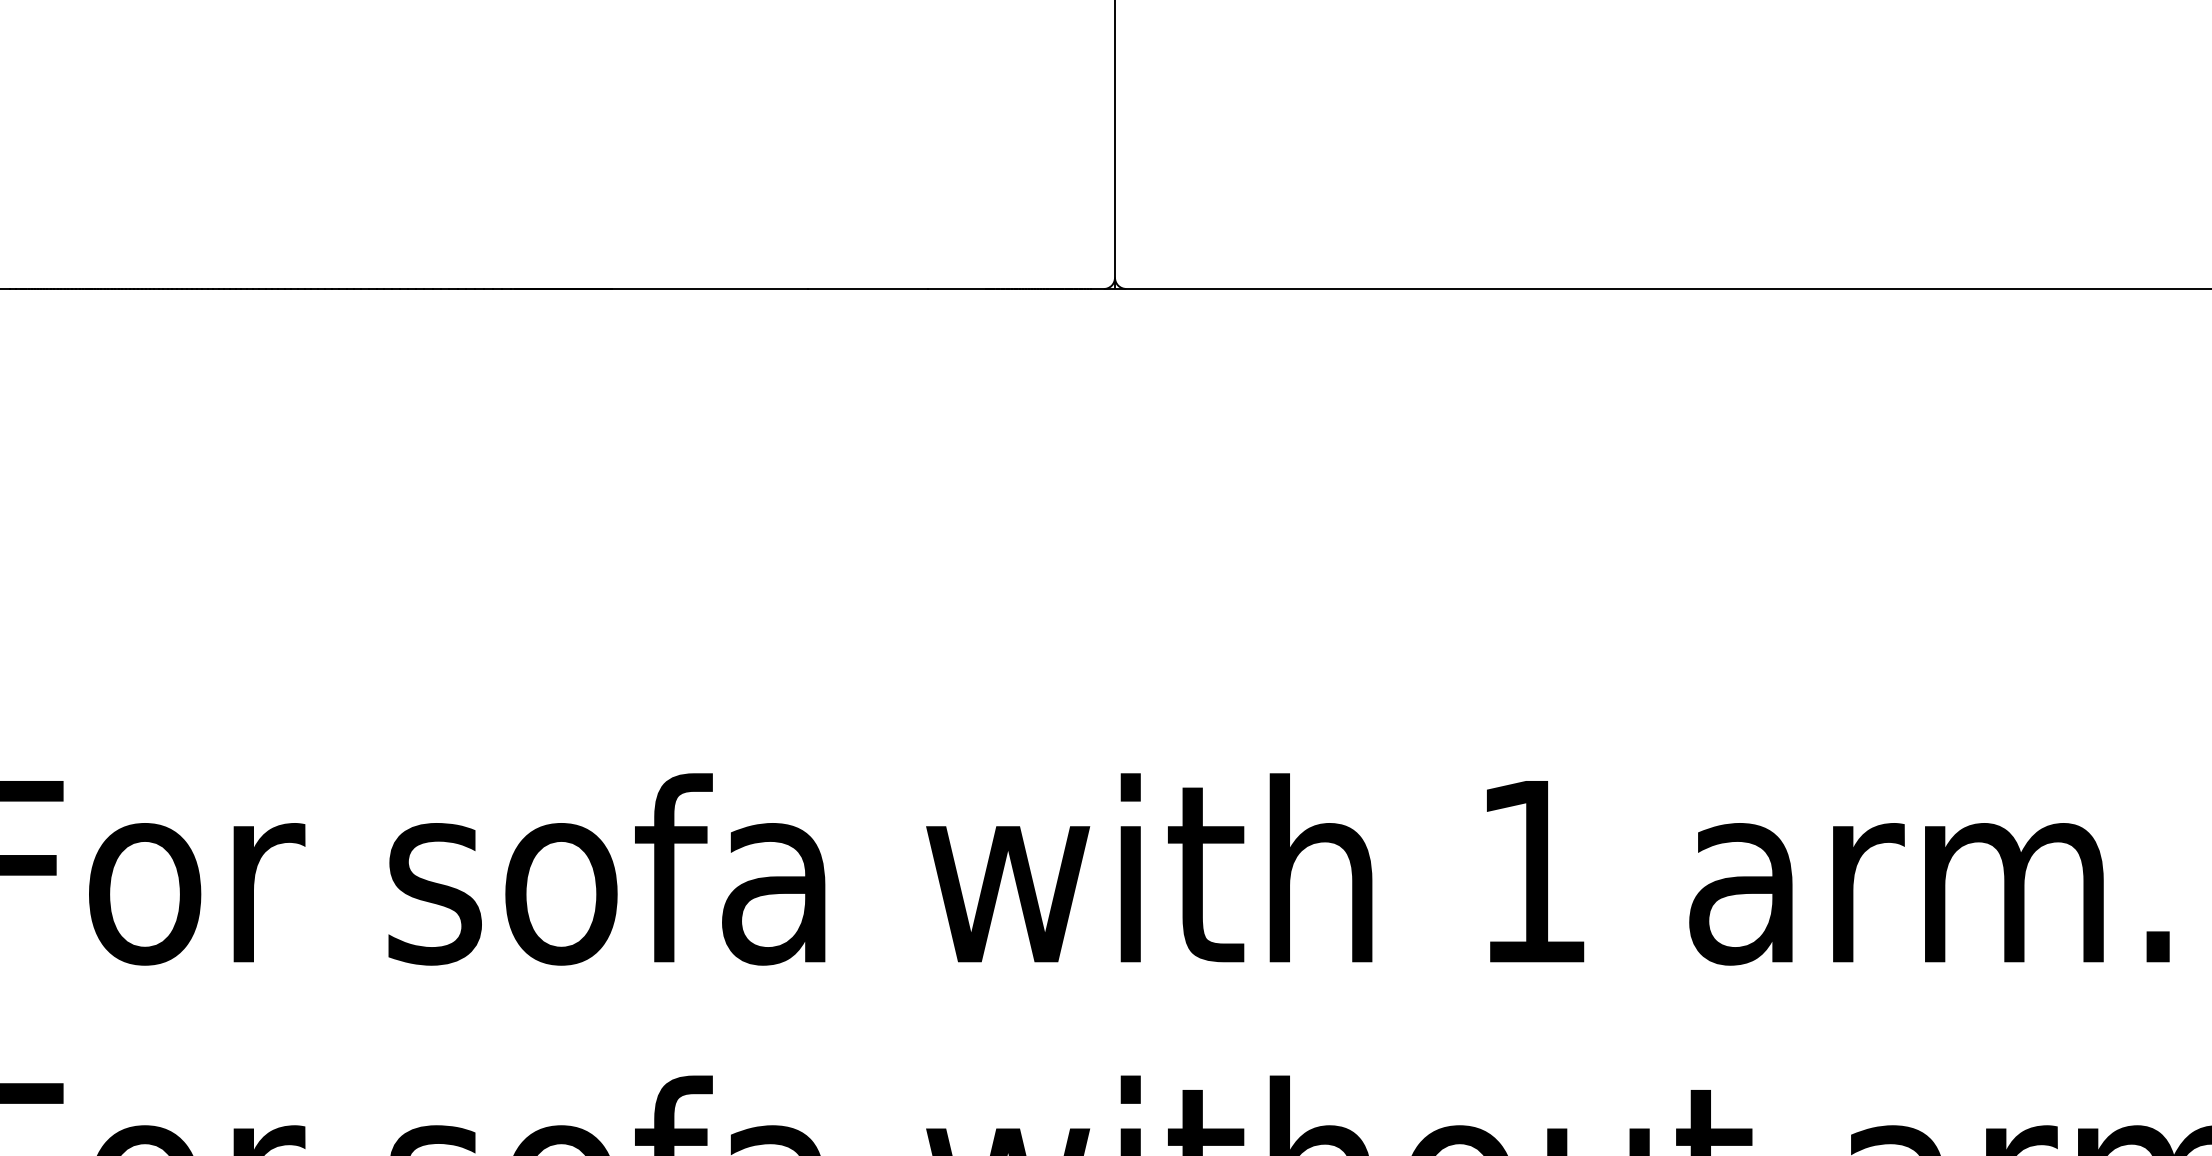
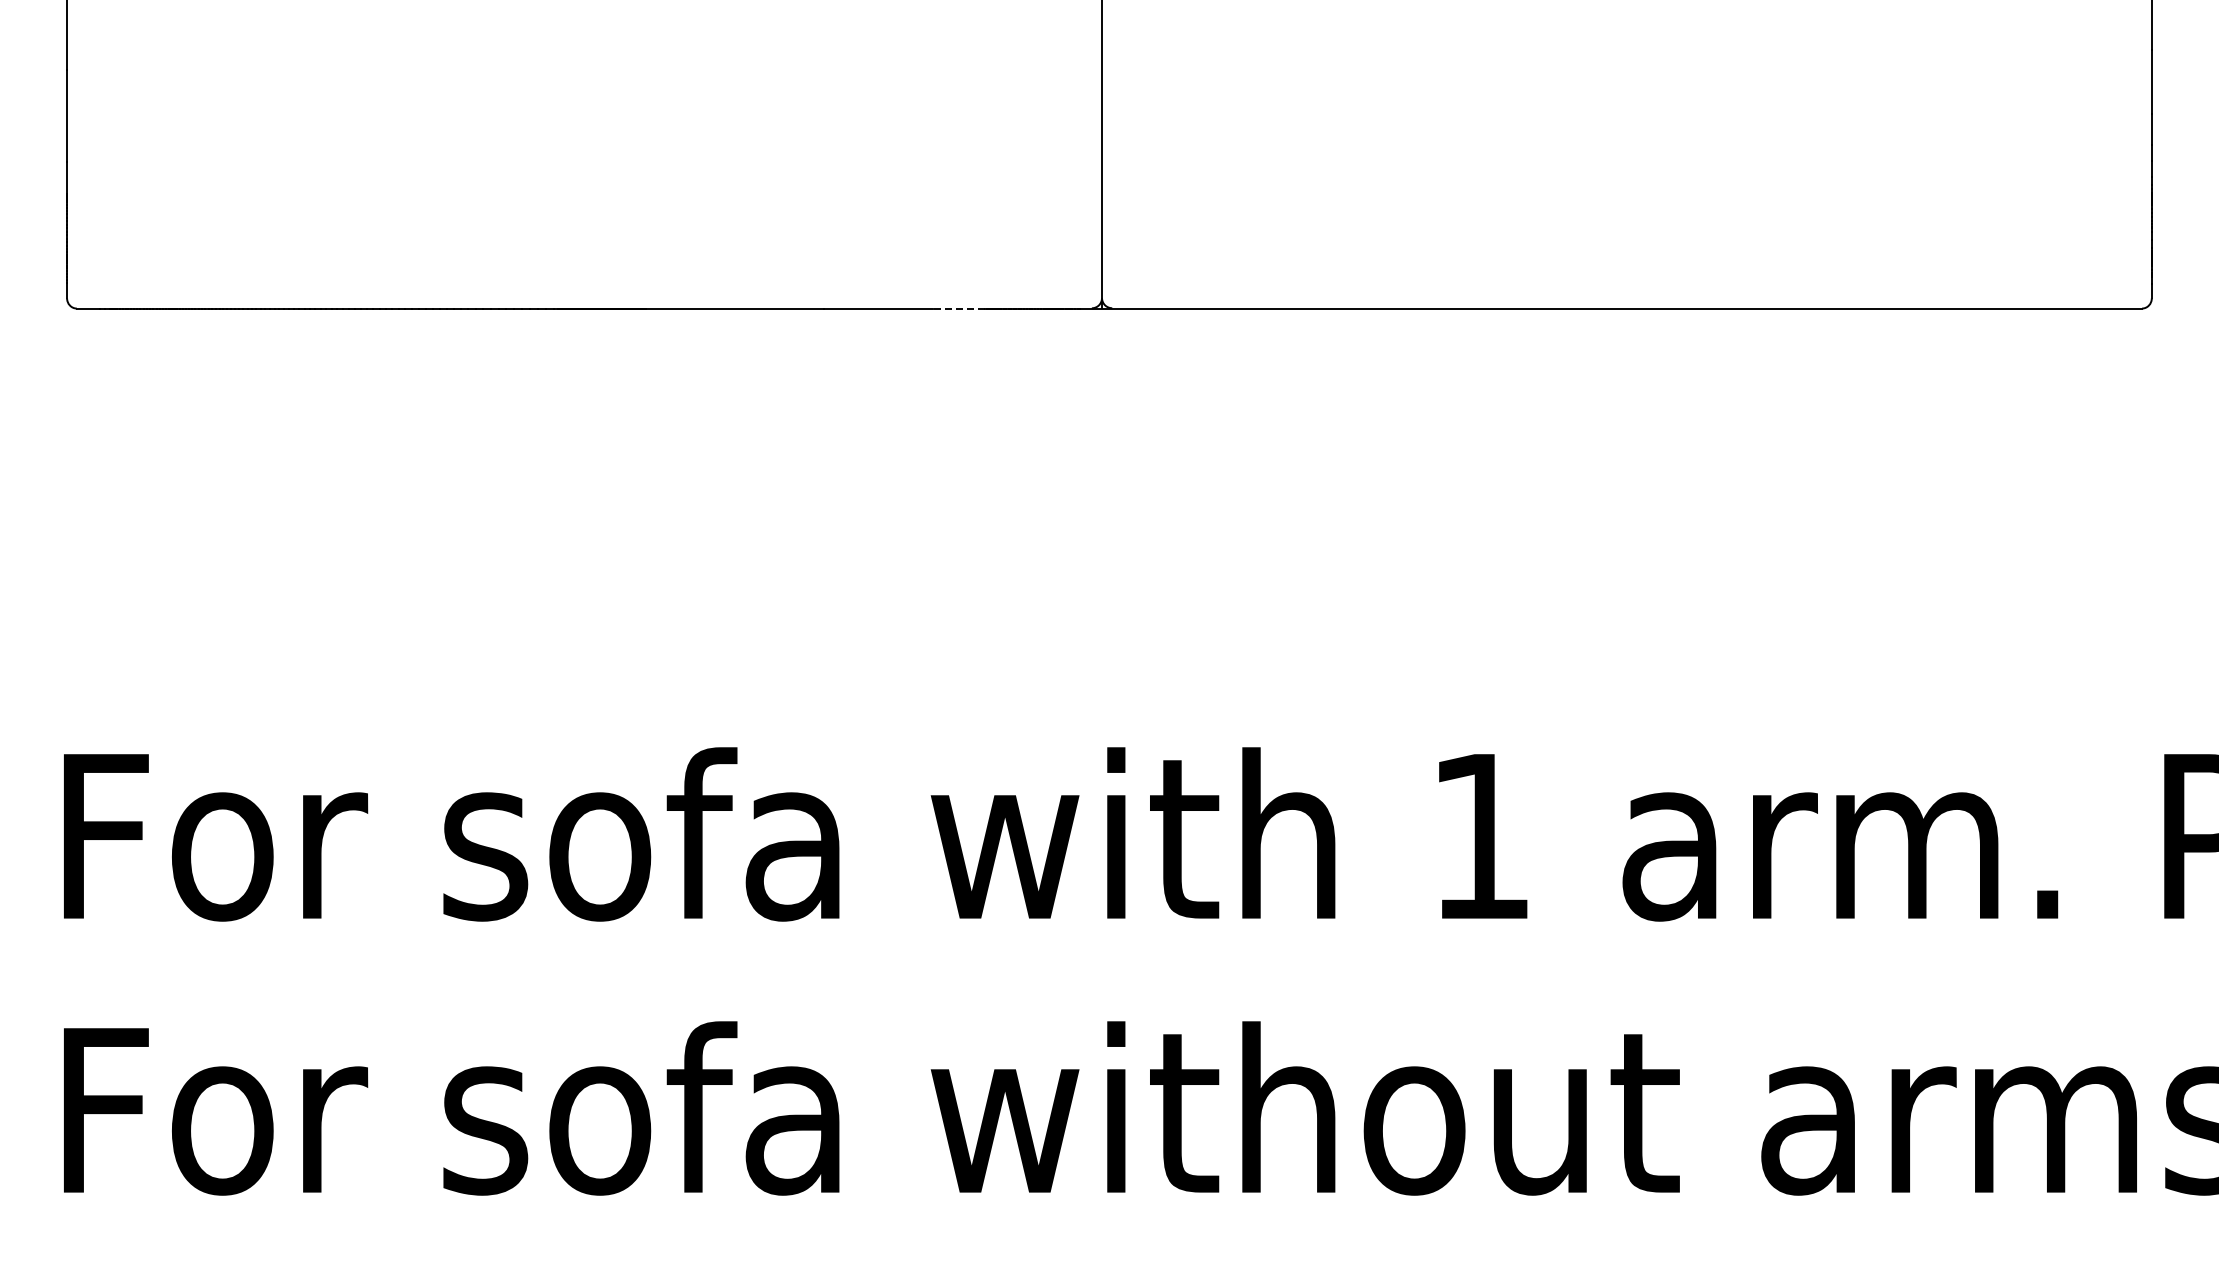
line: (956, 289) -> (958, 308), solid -> dashed

